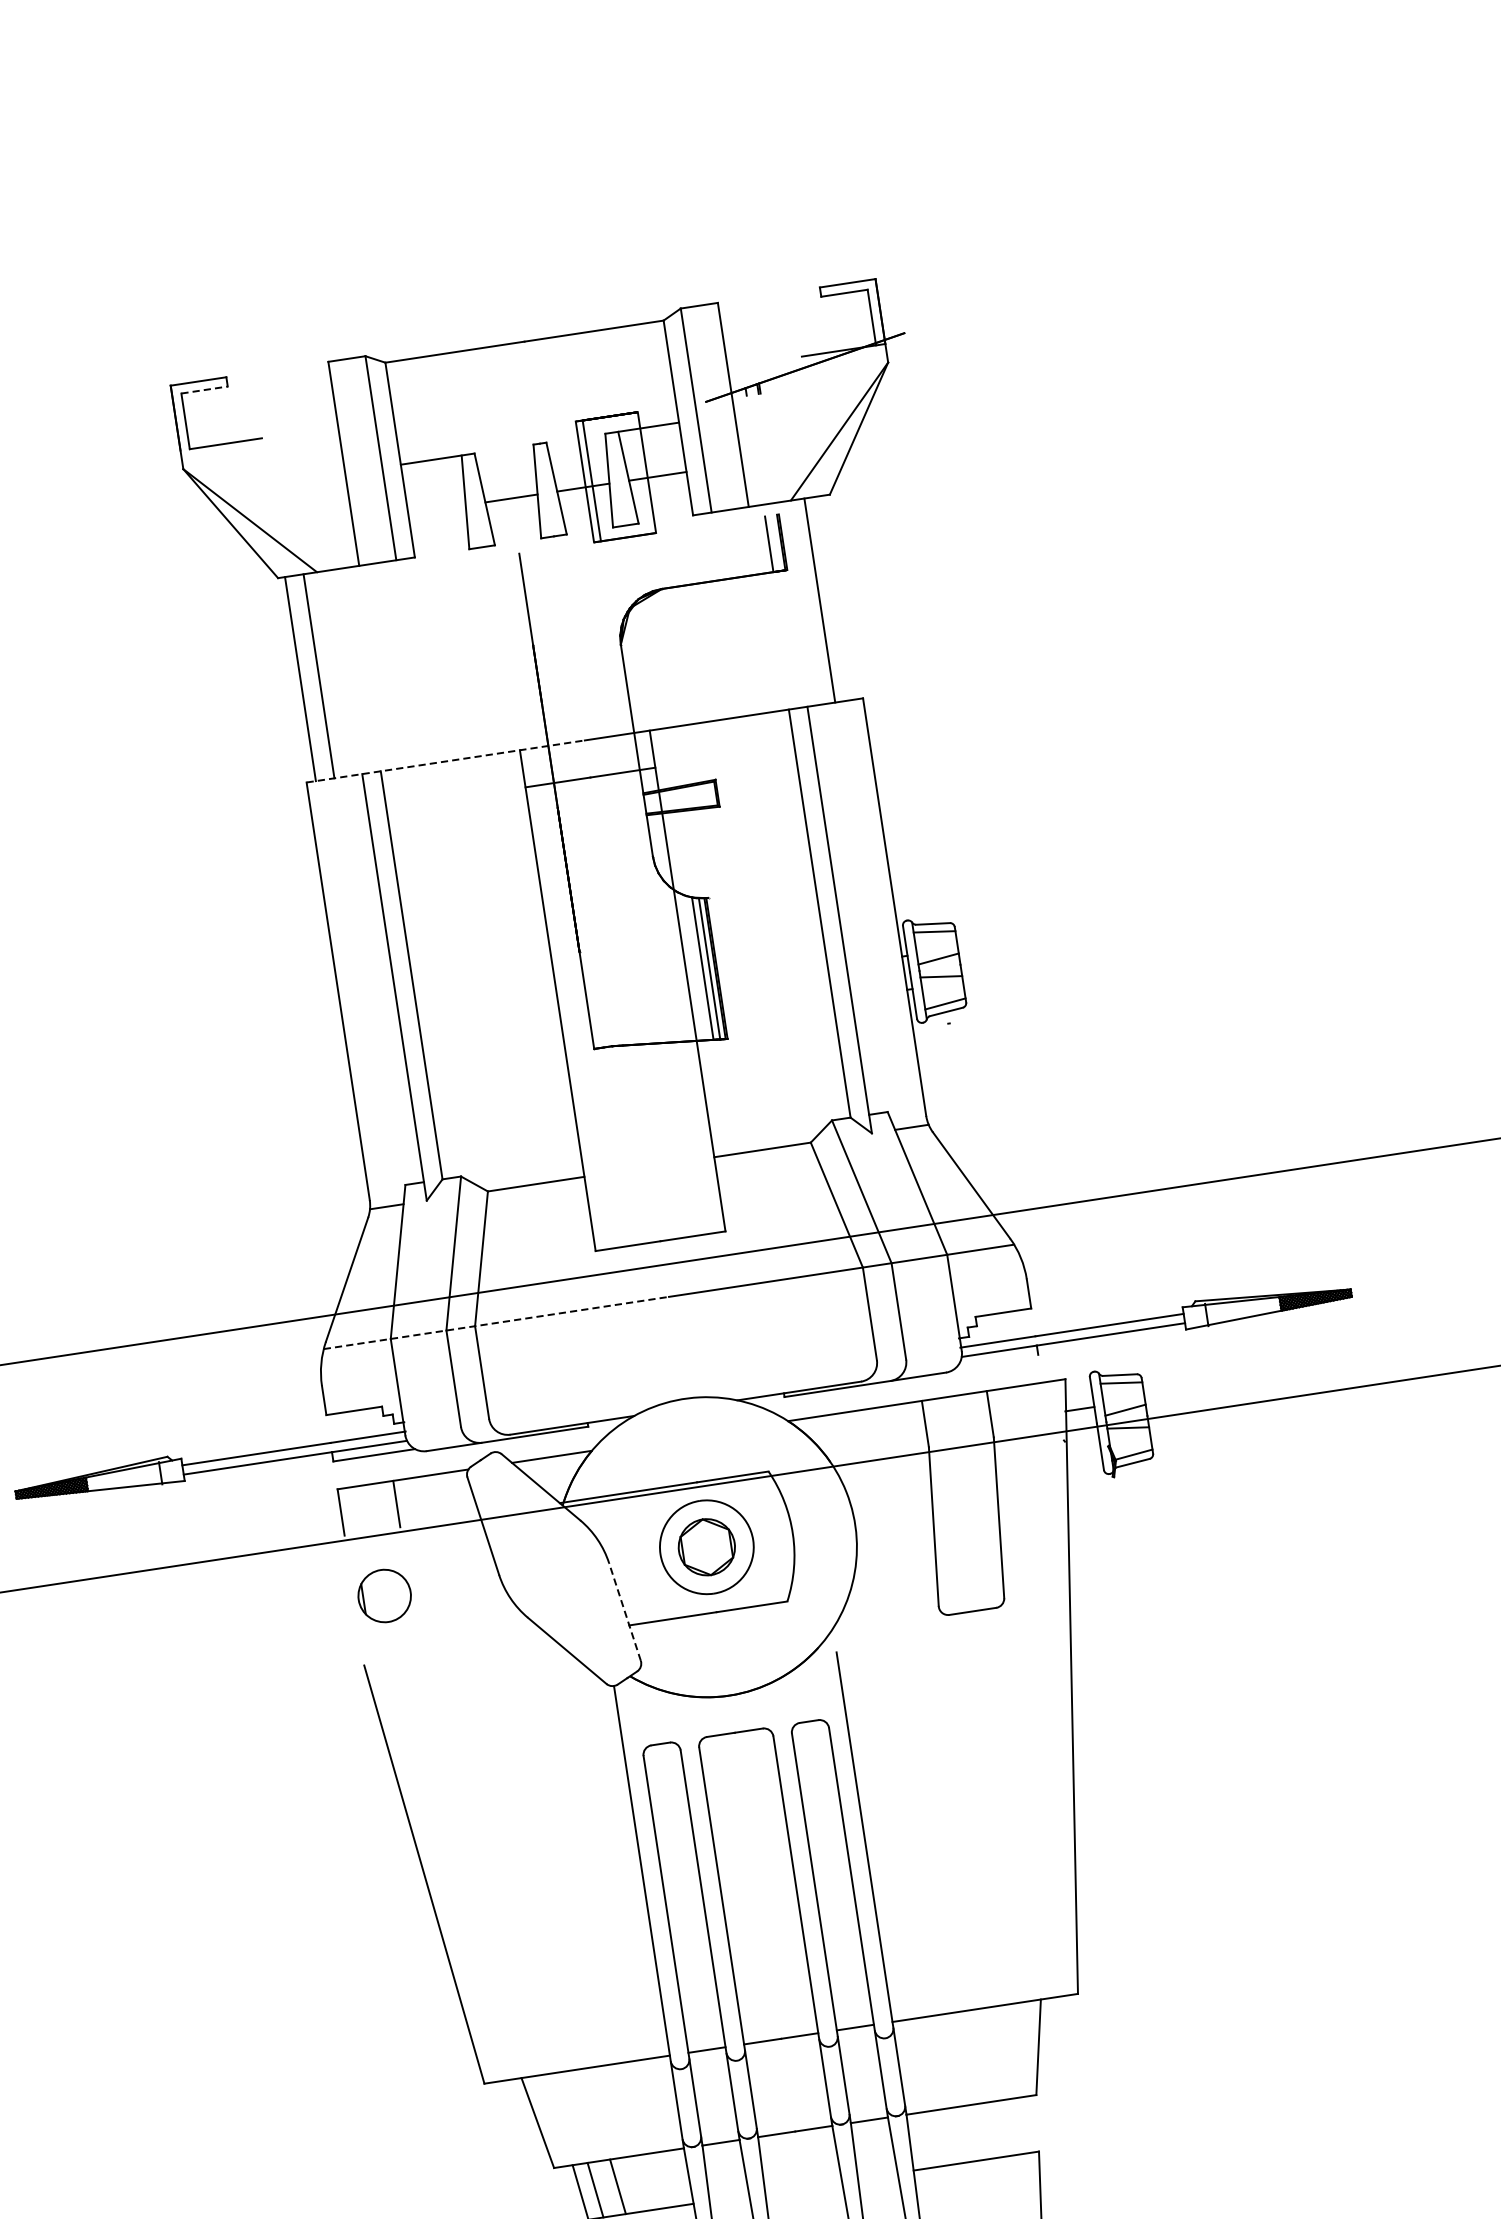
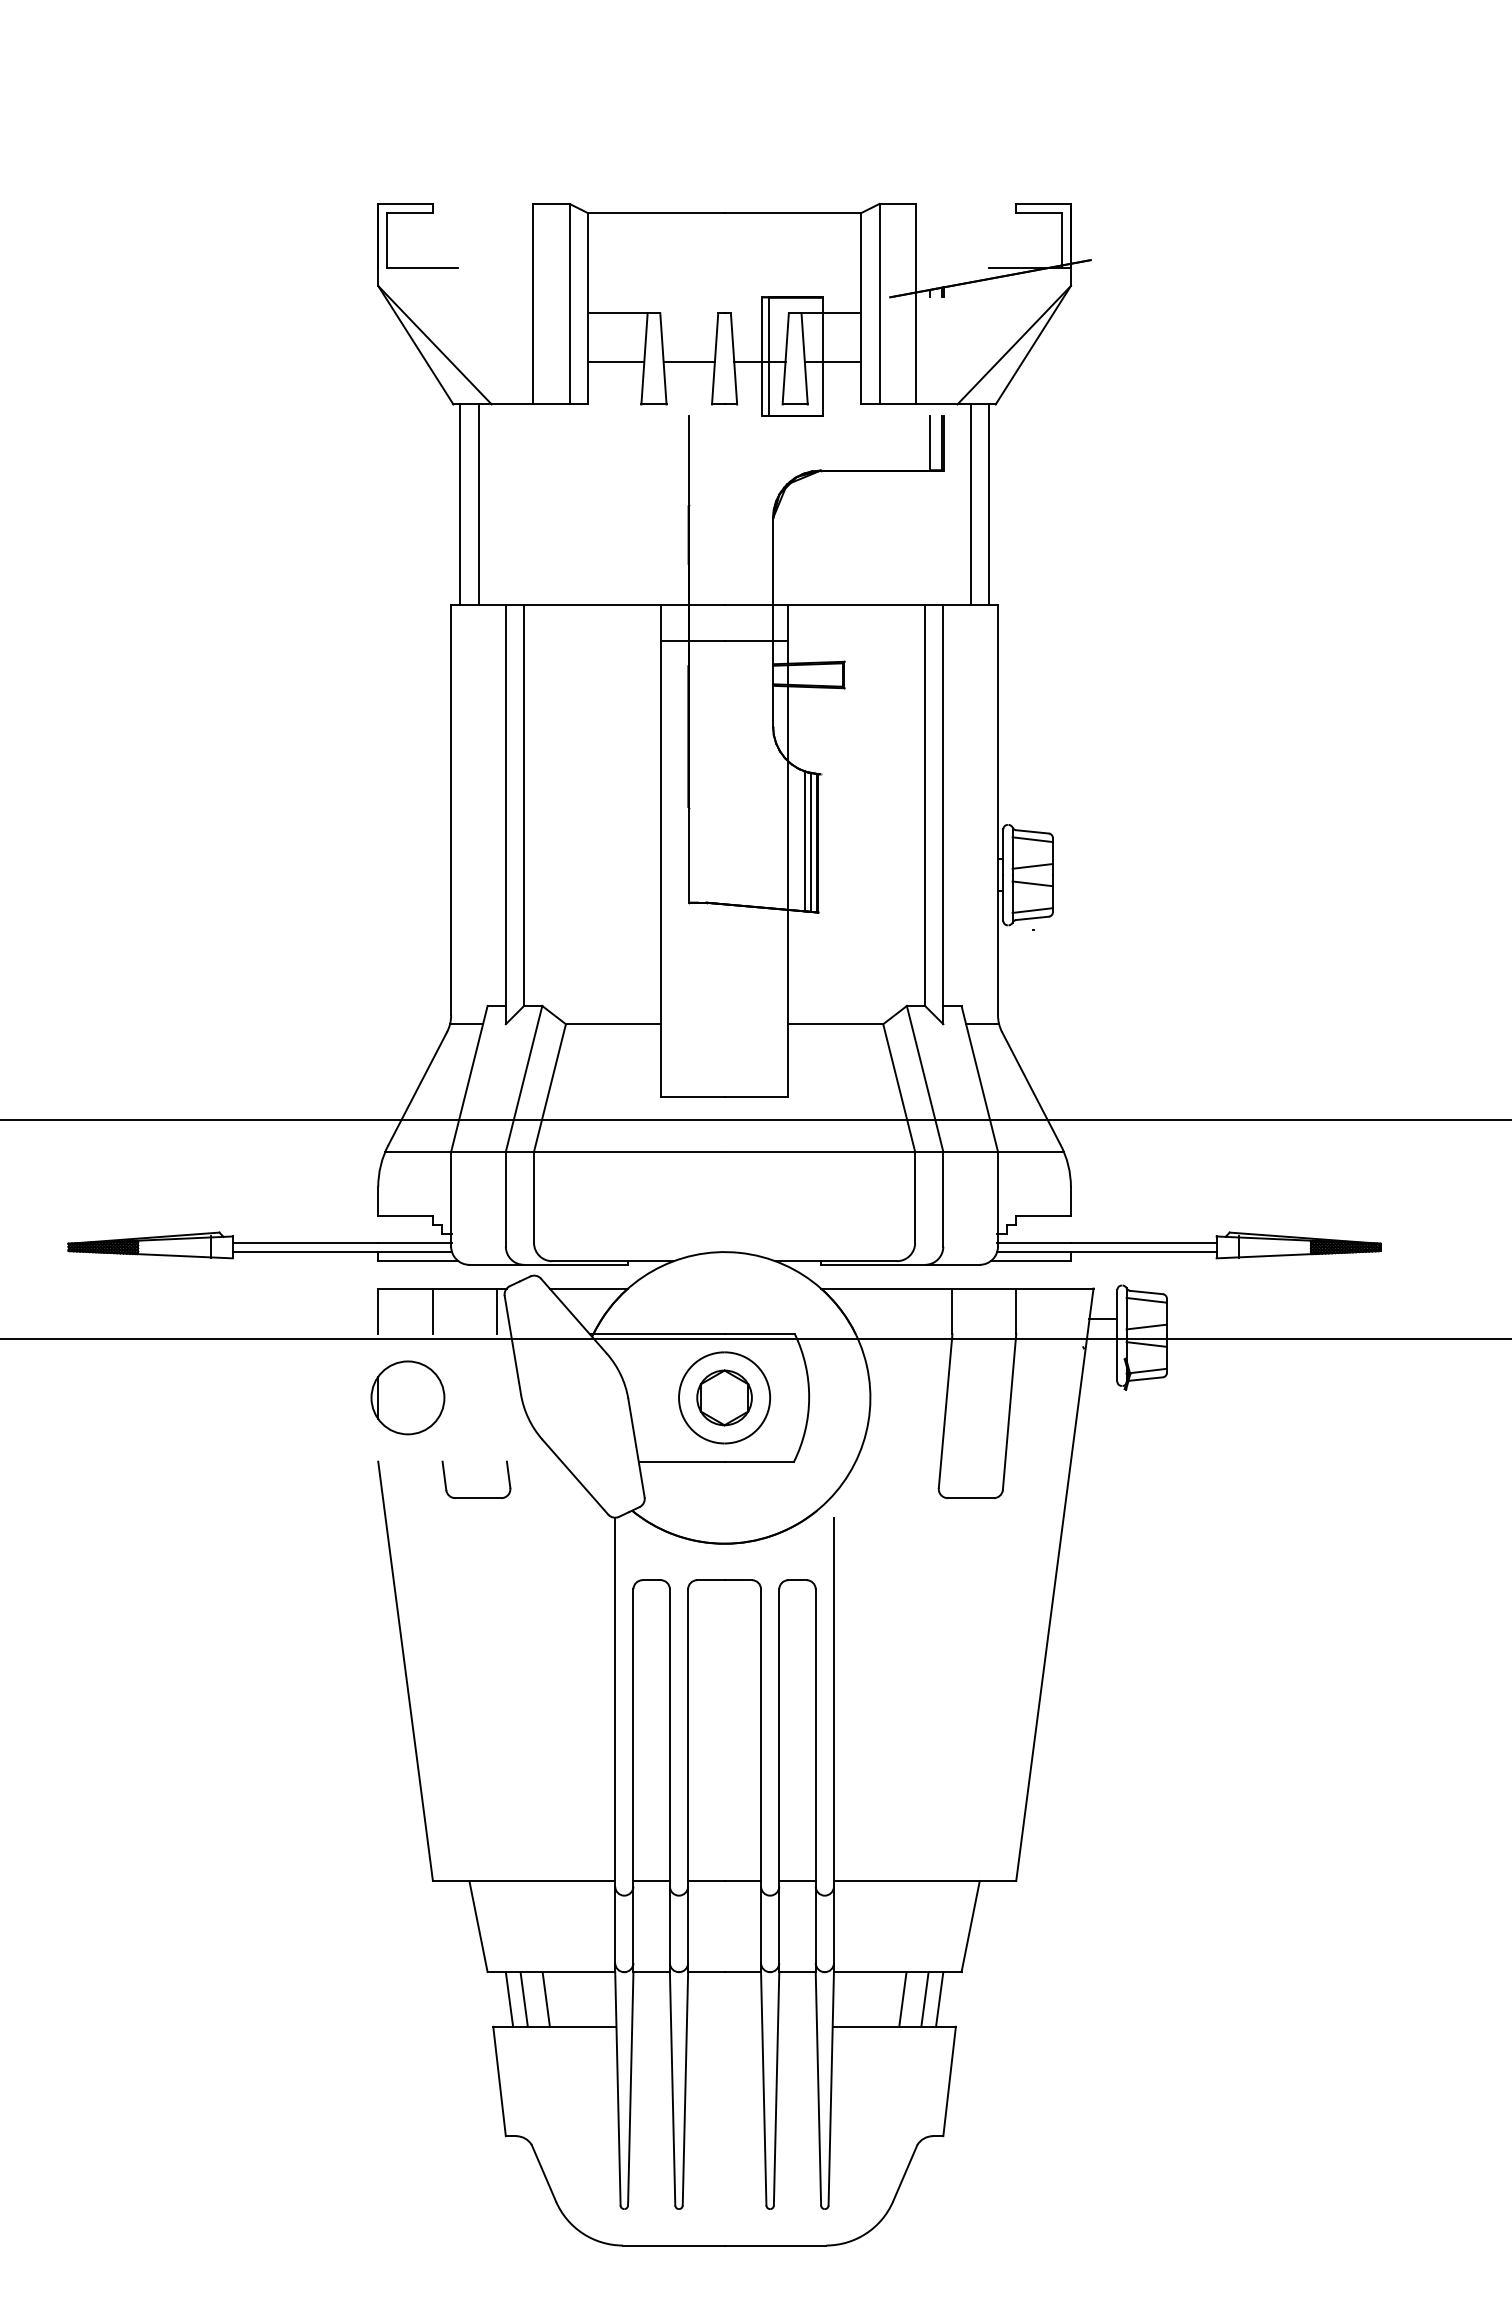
line: (205, 390) -> (410, 213), dashed -> solid
line: (436, 509) -> (615, 361), added
line: (837, 597) -> (988, 504), added
line: (445, 761) -> (587, 604), dashed -> solid
line: (495, 1322) -> (554, 1151), dashed -> solid
line: (997, 1361) -> (1030, 1261), added
line: (461, 1494) -> (496, 1311), added
part: (384, 1595) -> (407, 1397), size x1.43
line: (625, 1612) -> (636, 1448), dashed -> solid
part: (469, 1686) -> (476, 1497), added
line: (1018, 2126) -> (939, 1999), added
line: (1002, 2128) -> (924, 1999), added
line: (980, 2132) -> (902, 1999), added

